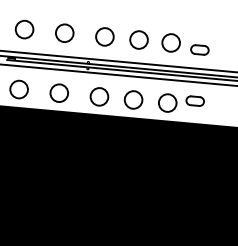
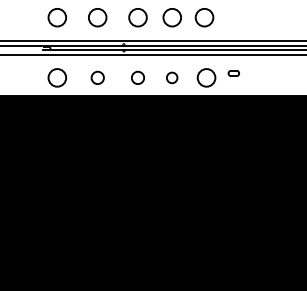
part: (199, 49) -> (233, 21), removed
circle: (59, 92) -> (97, 77), size x0.7
circle: (98, 96) -> (137, 77), size x0.7
circle: (132, 99) -> (171, 77), size x0.6
part: (194, 101) -> (233, 73), size x0.6

